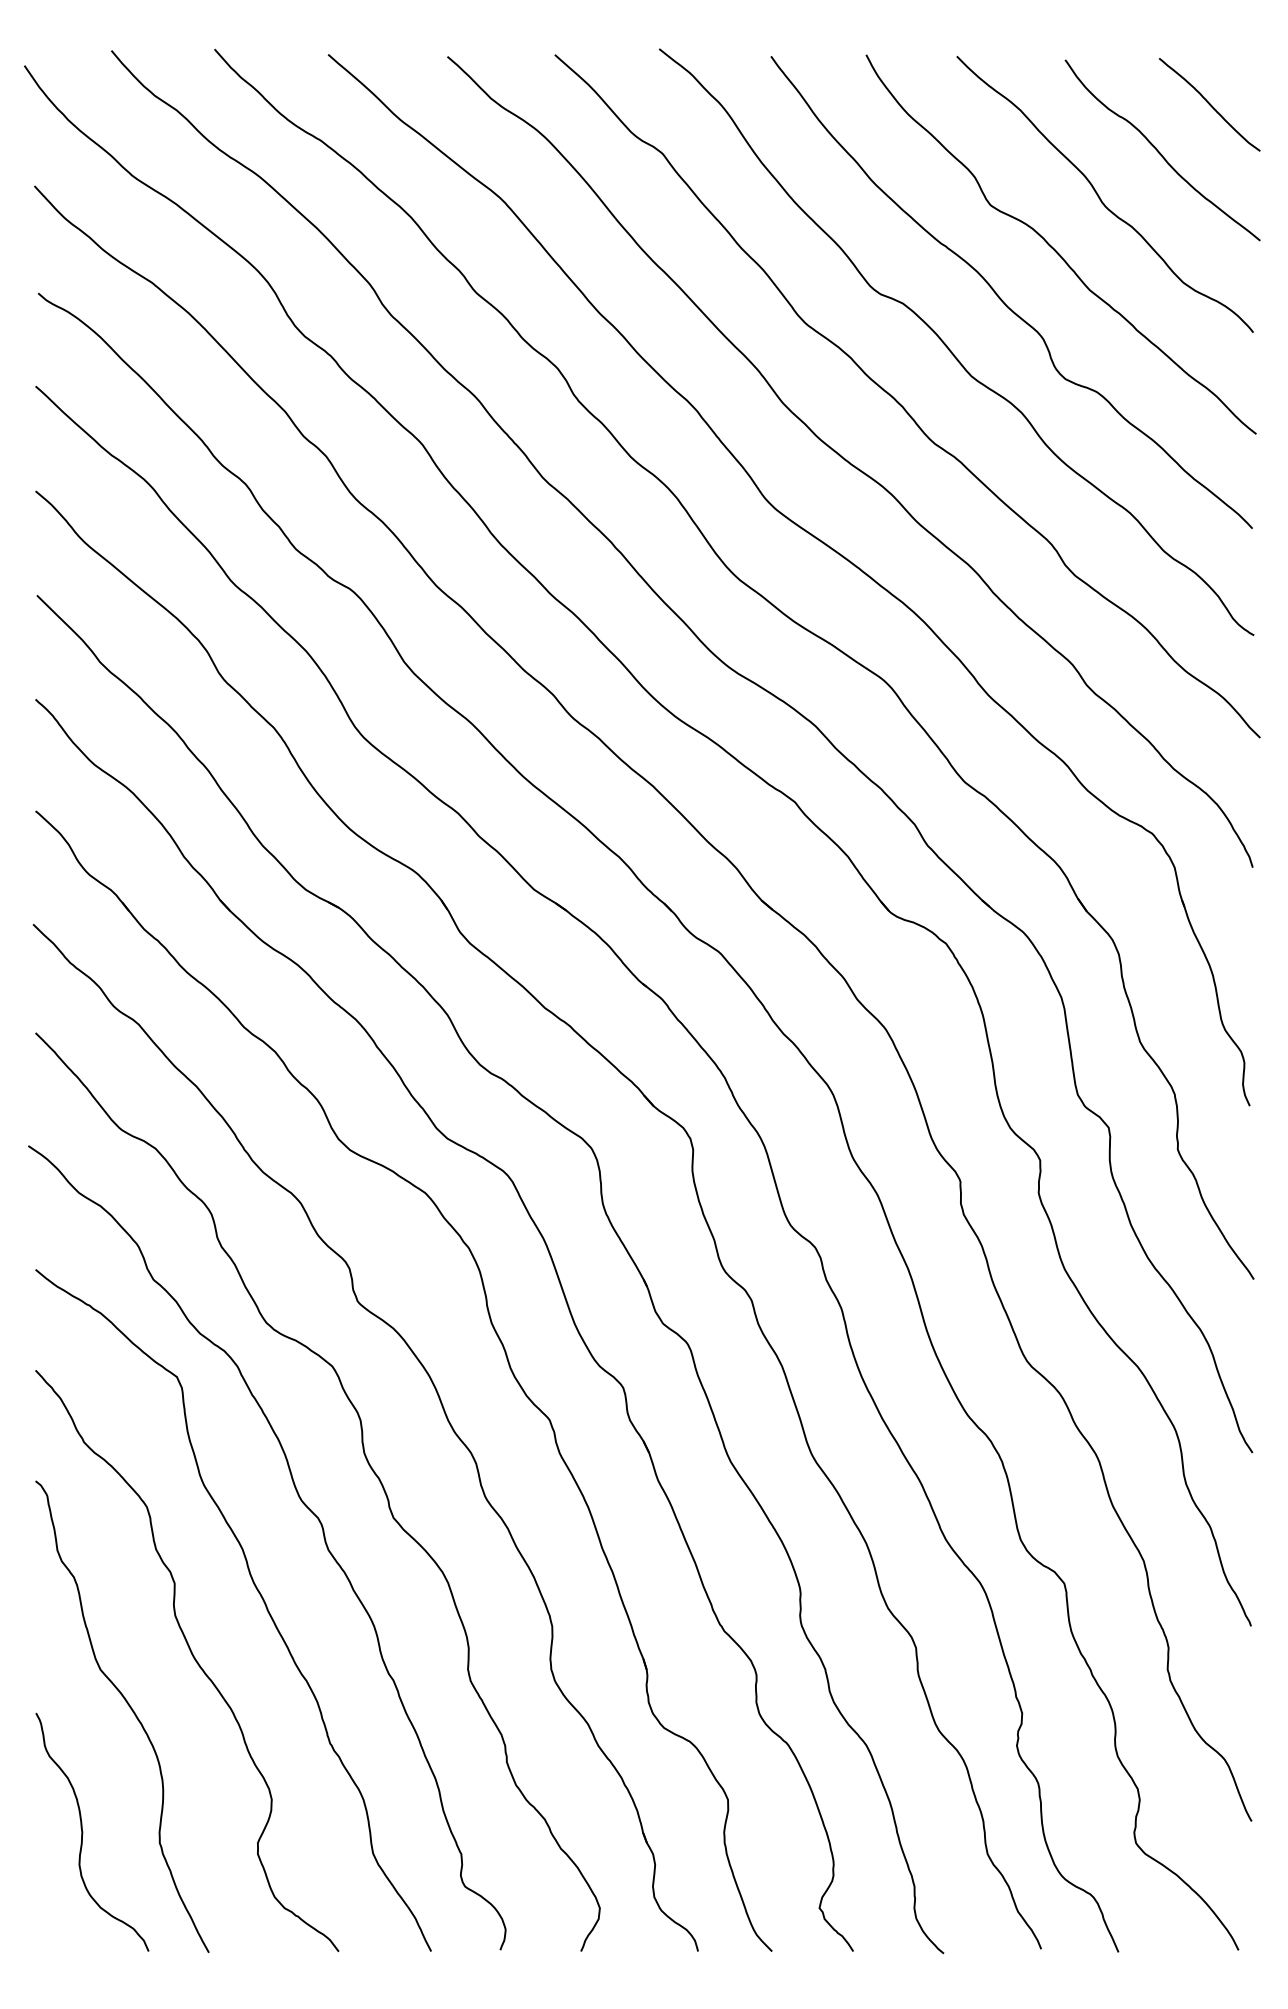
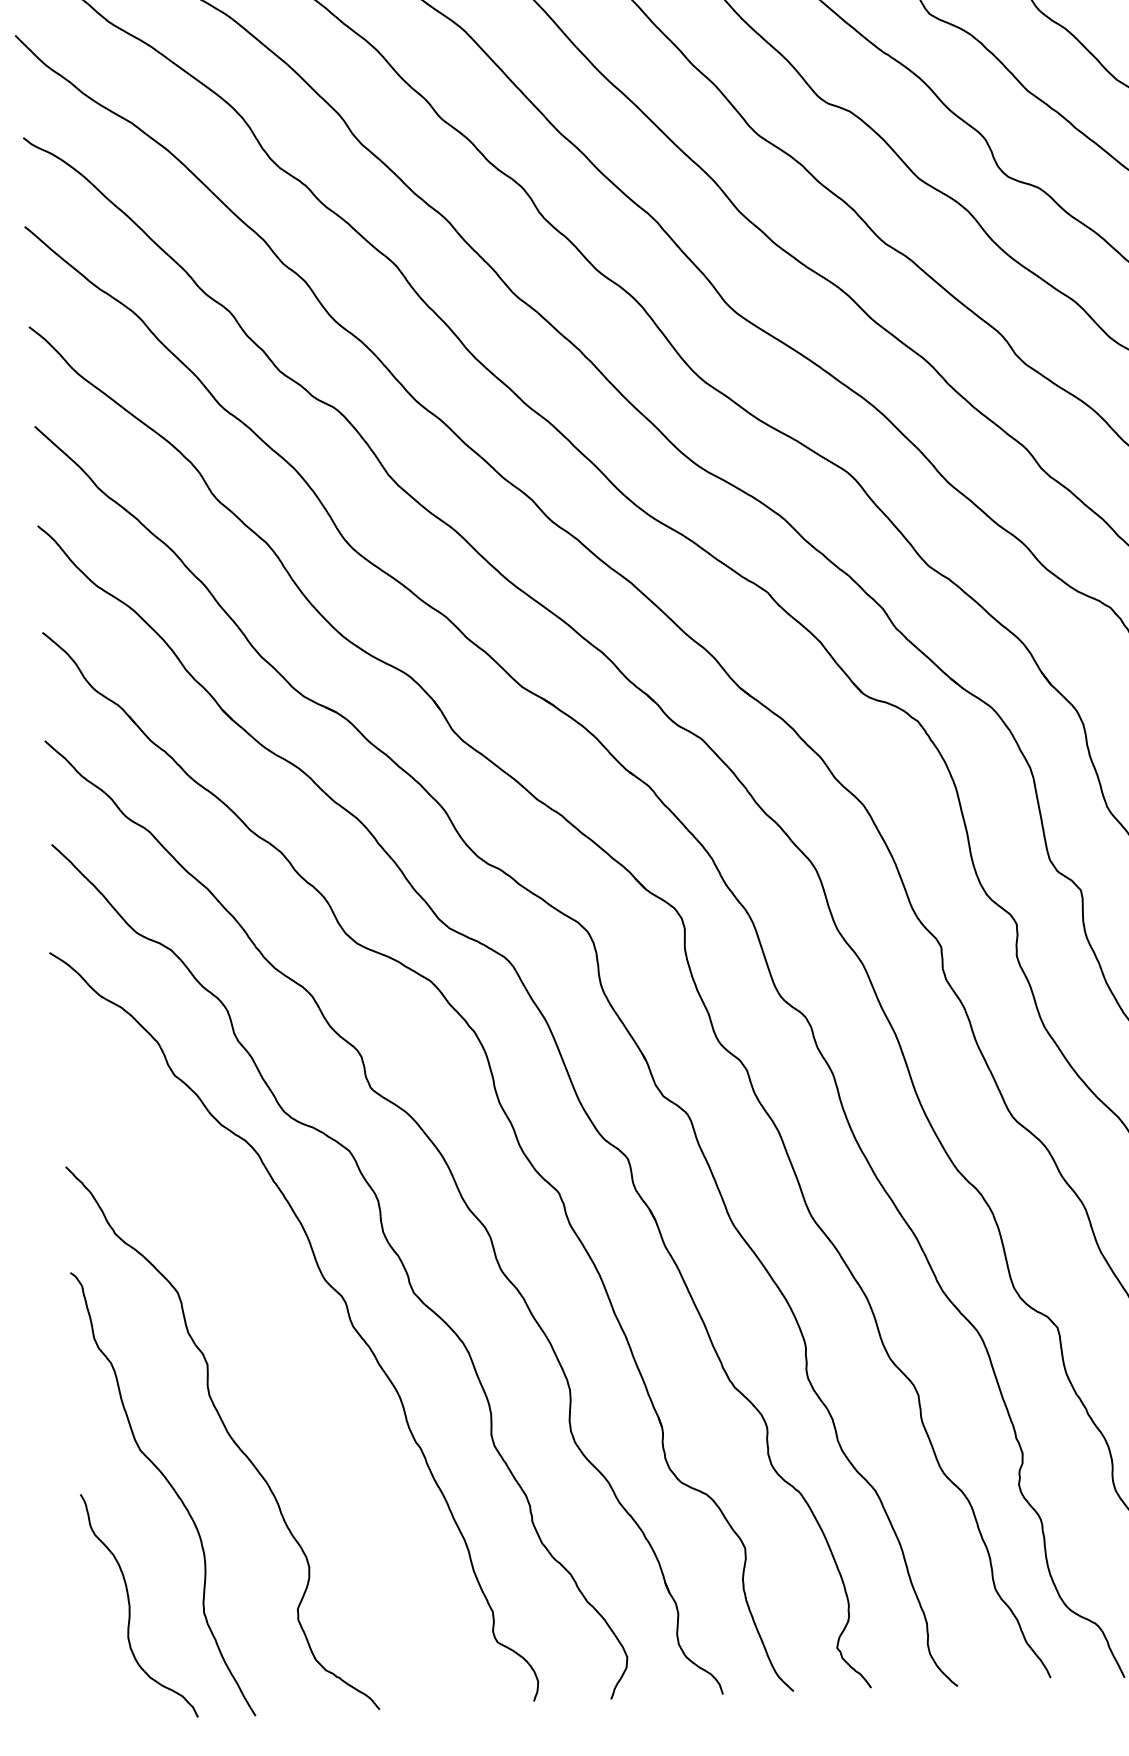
curve: (258, 1593) -> (288, 1370), removed

